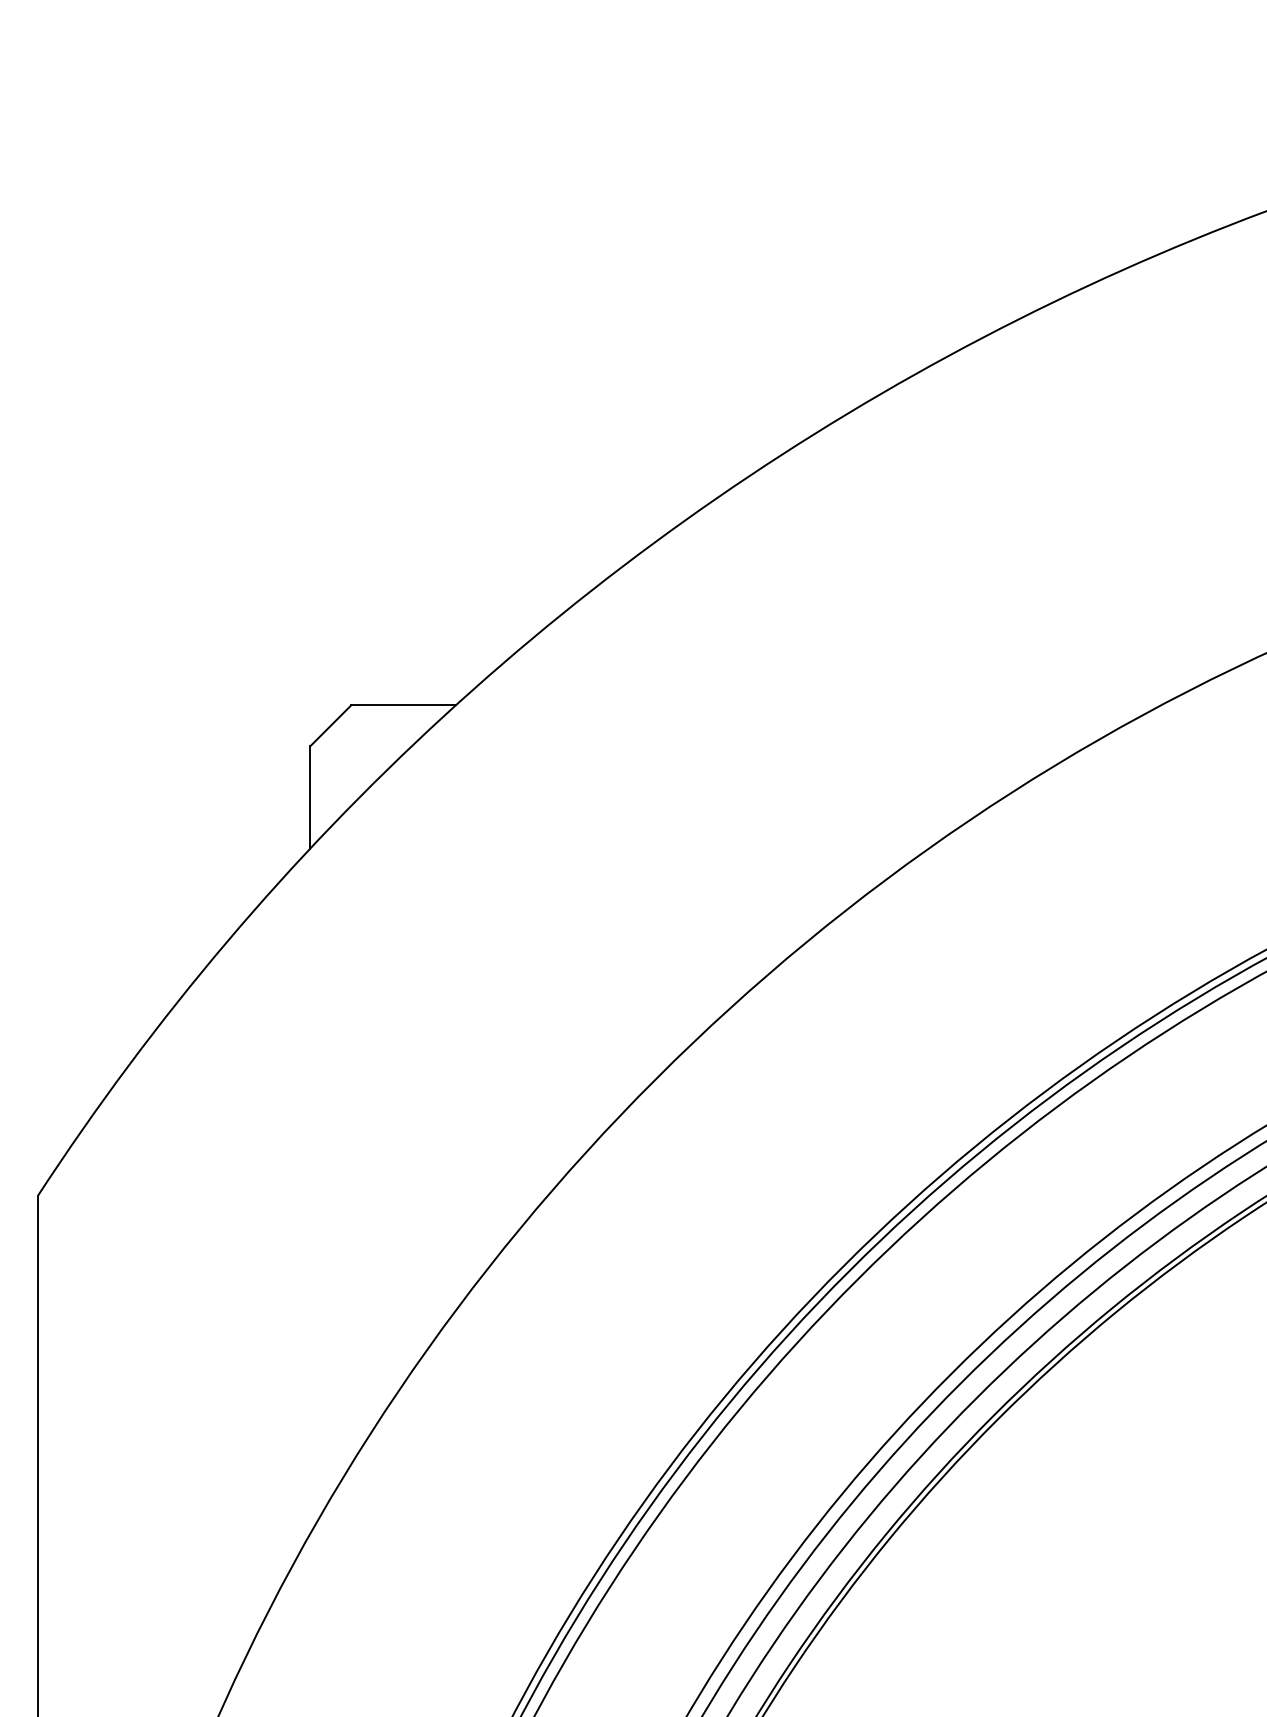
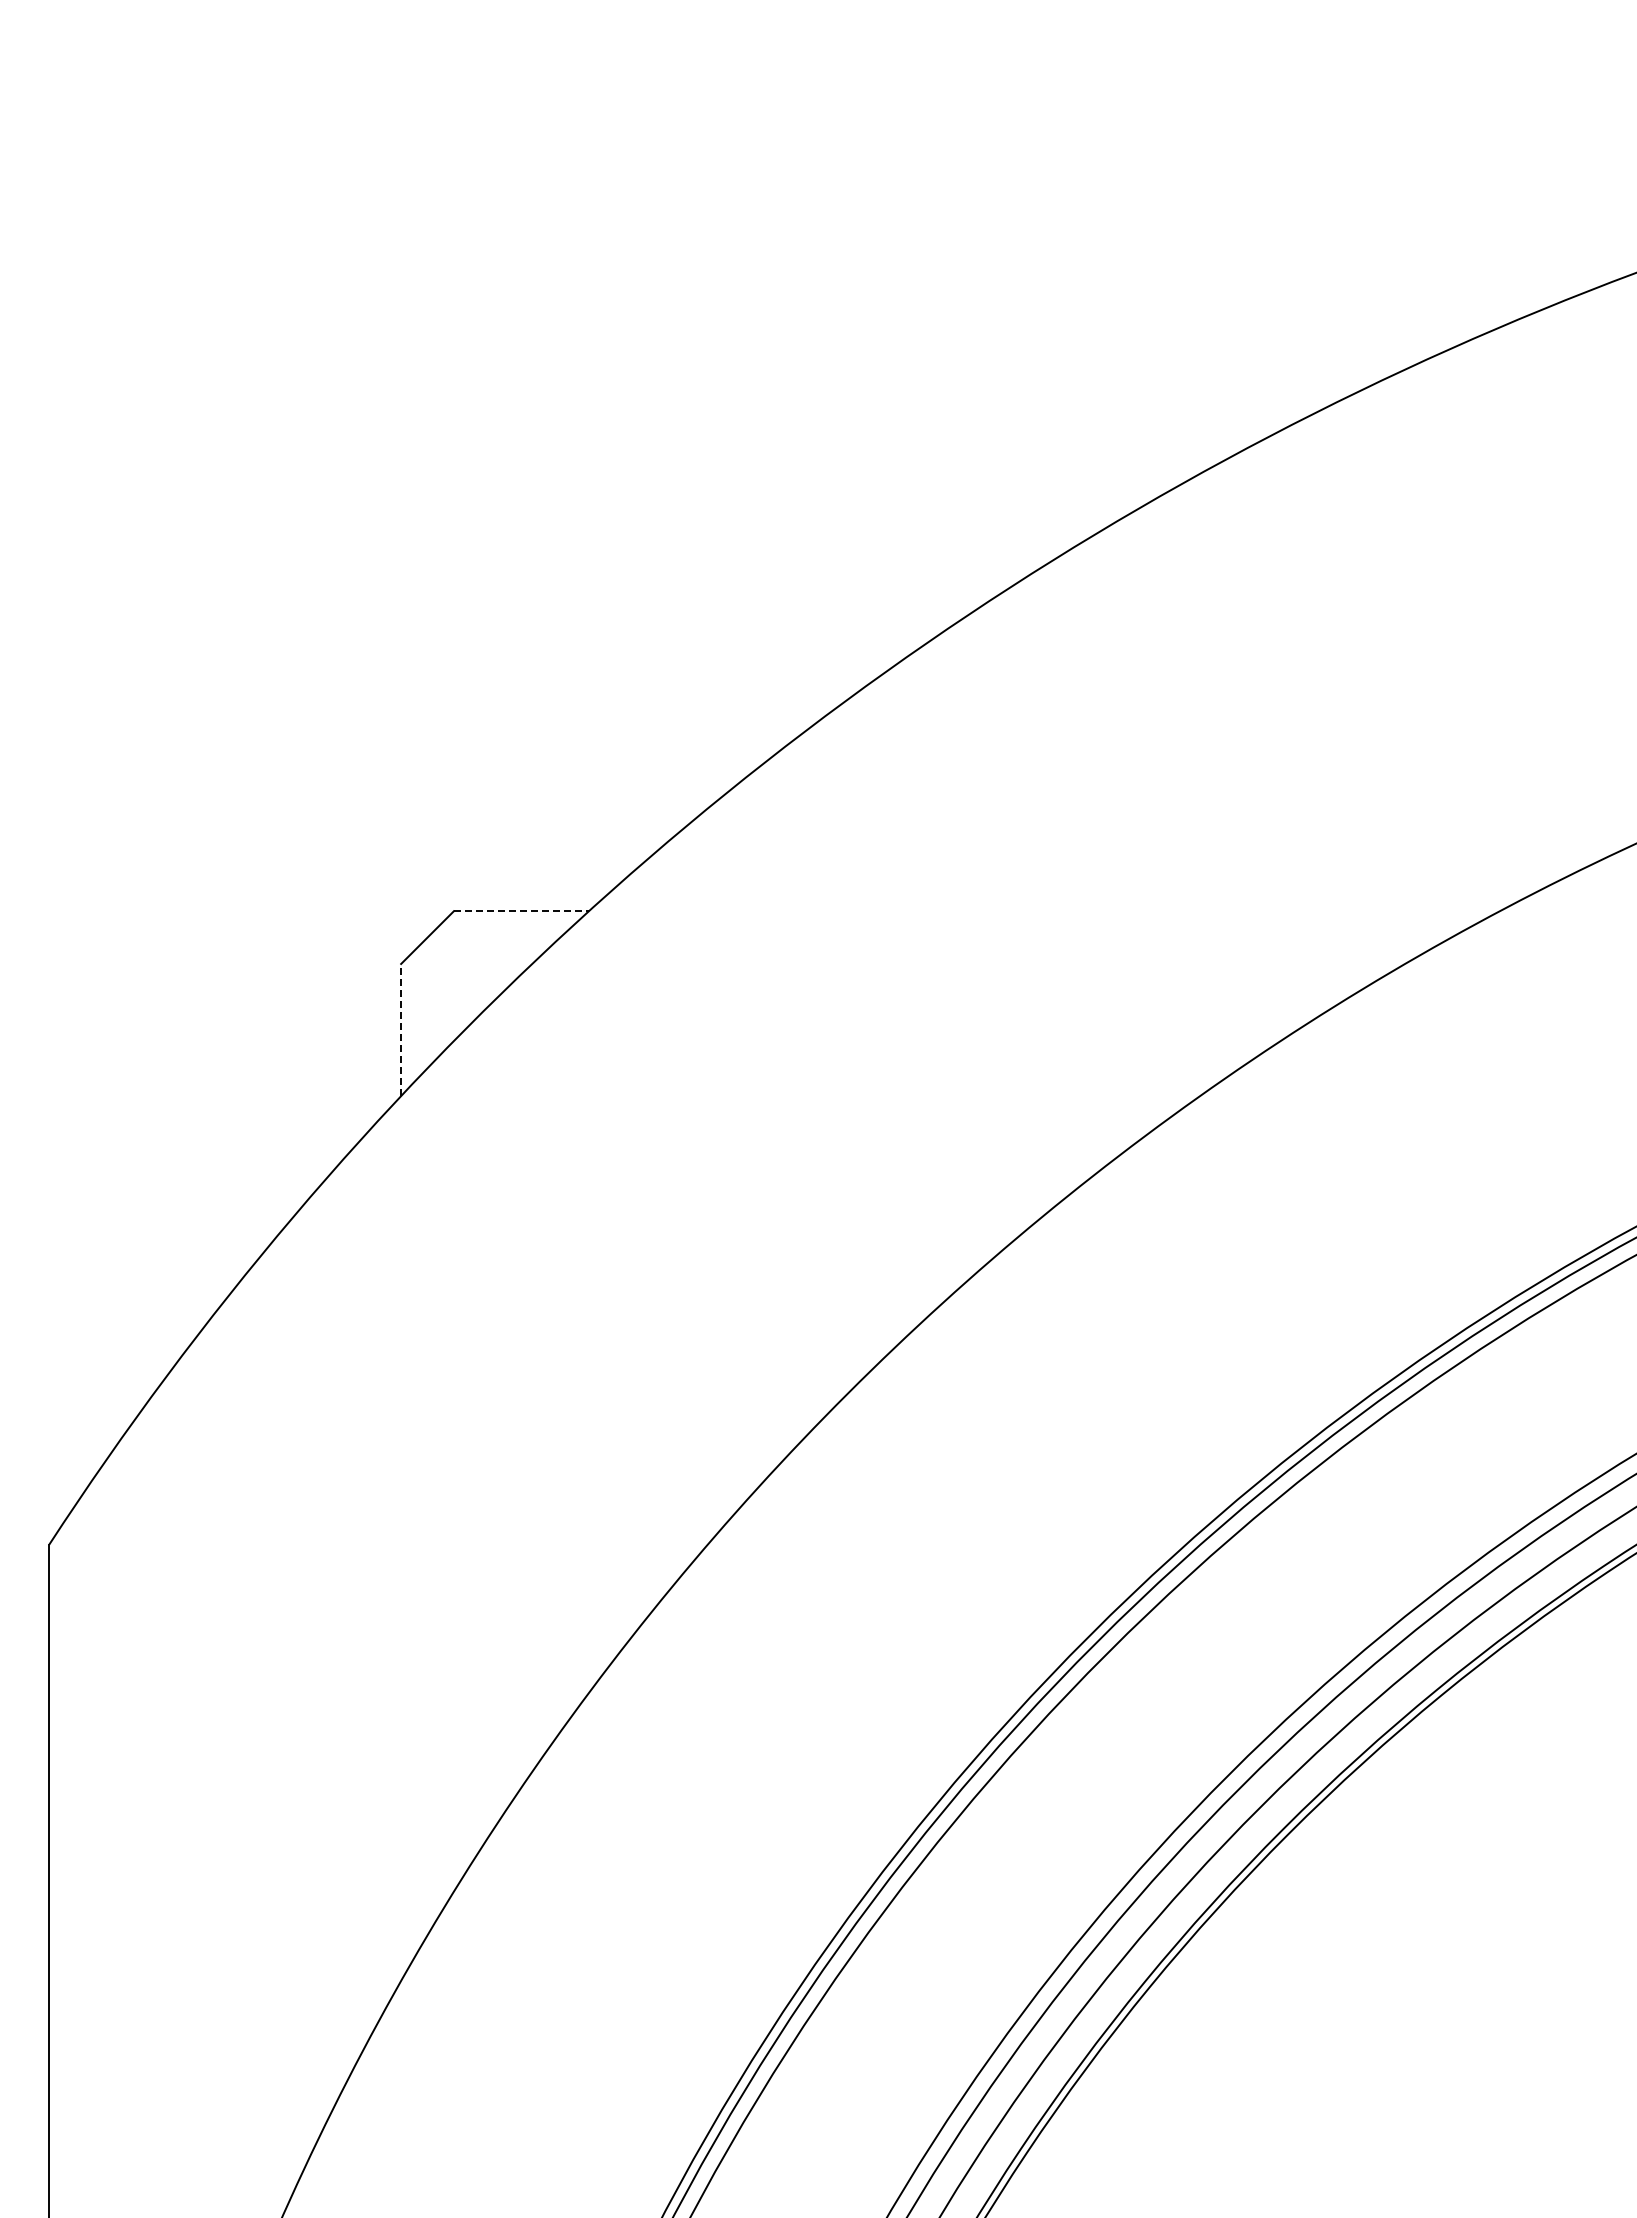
line: (403, 705) -> (521, 911), solid -> dashed
line: (310, 796) -> (401, 1029), solid -> dashed

